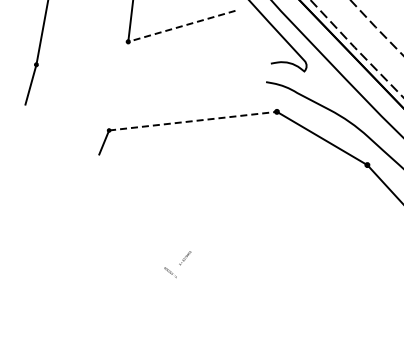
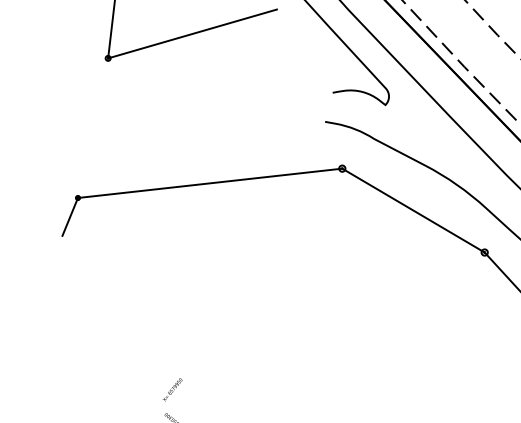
line: (181, 26) -> (191, 34), dashed -> solid
line: (193, 121) -> (210, 183), dashed -> solid
text: (185, 258) -> (173, 390), moved

